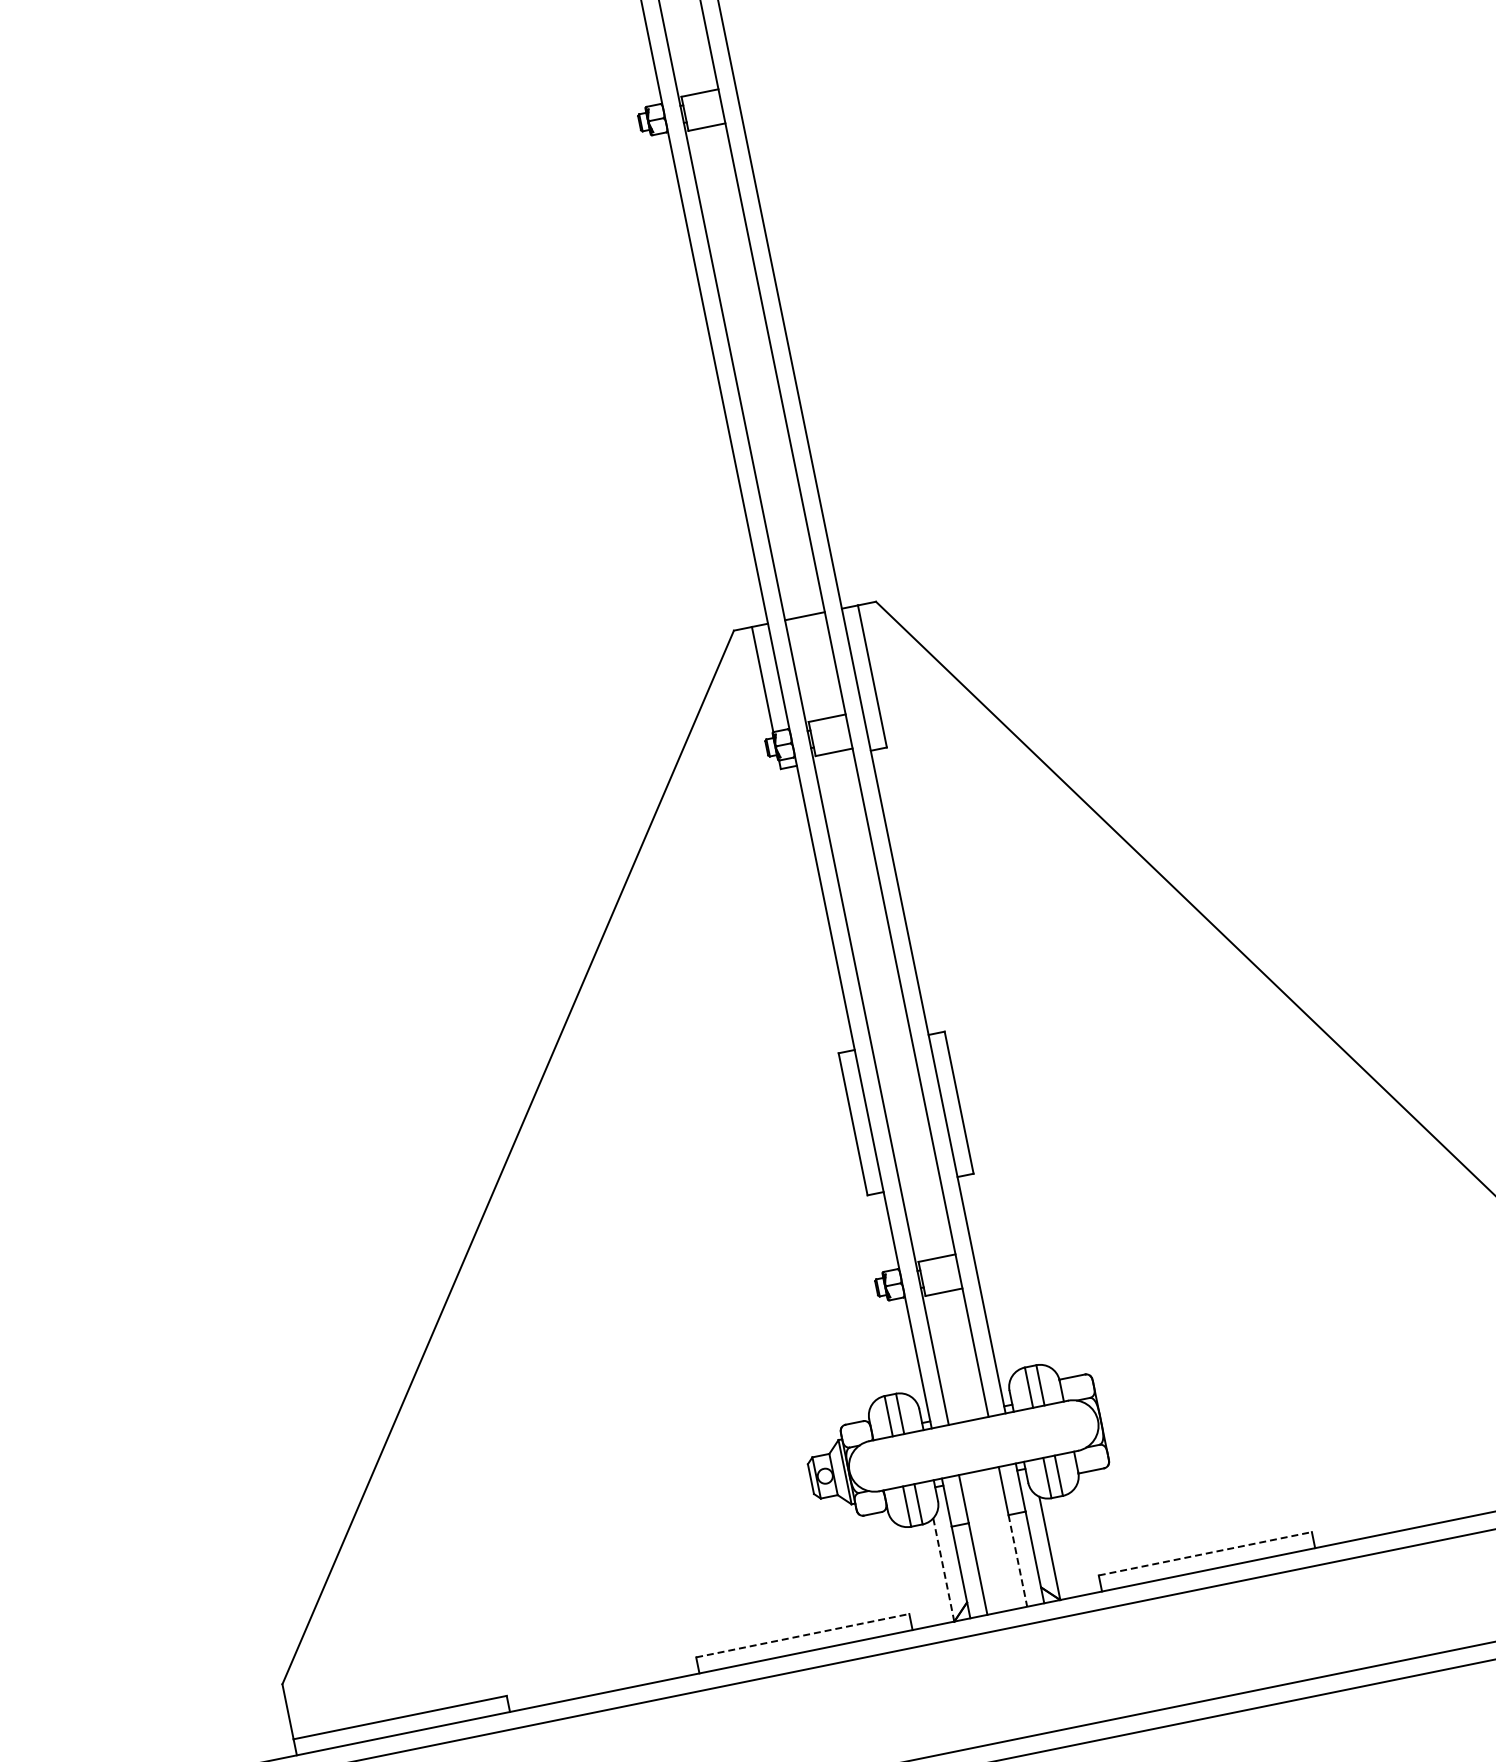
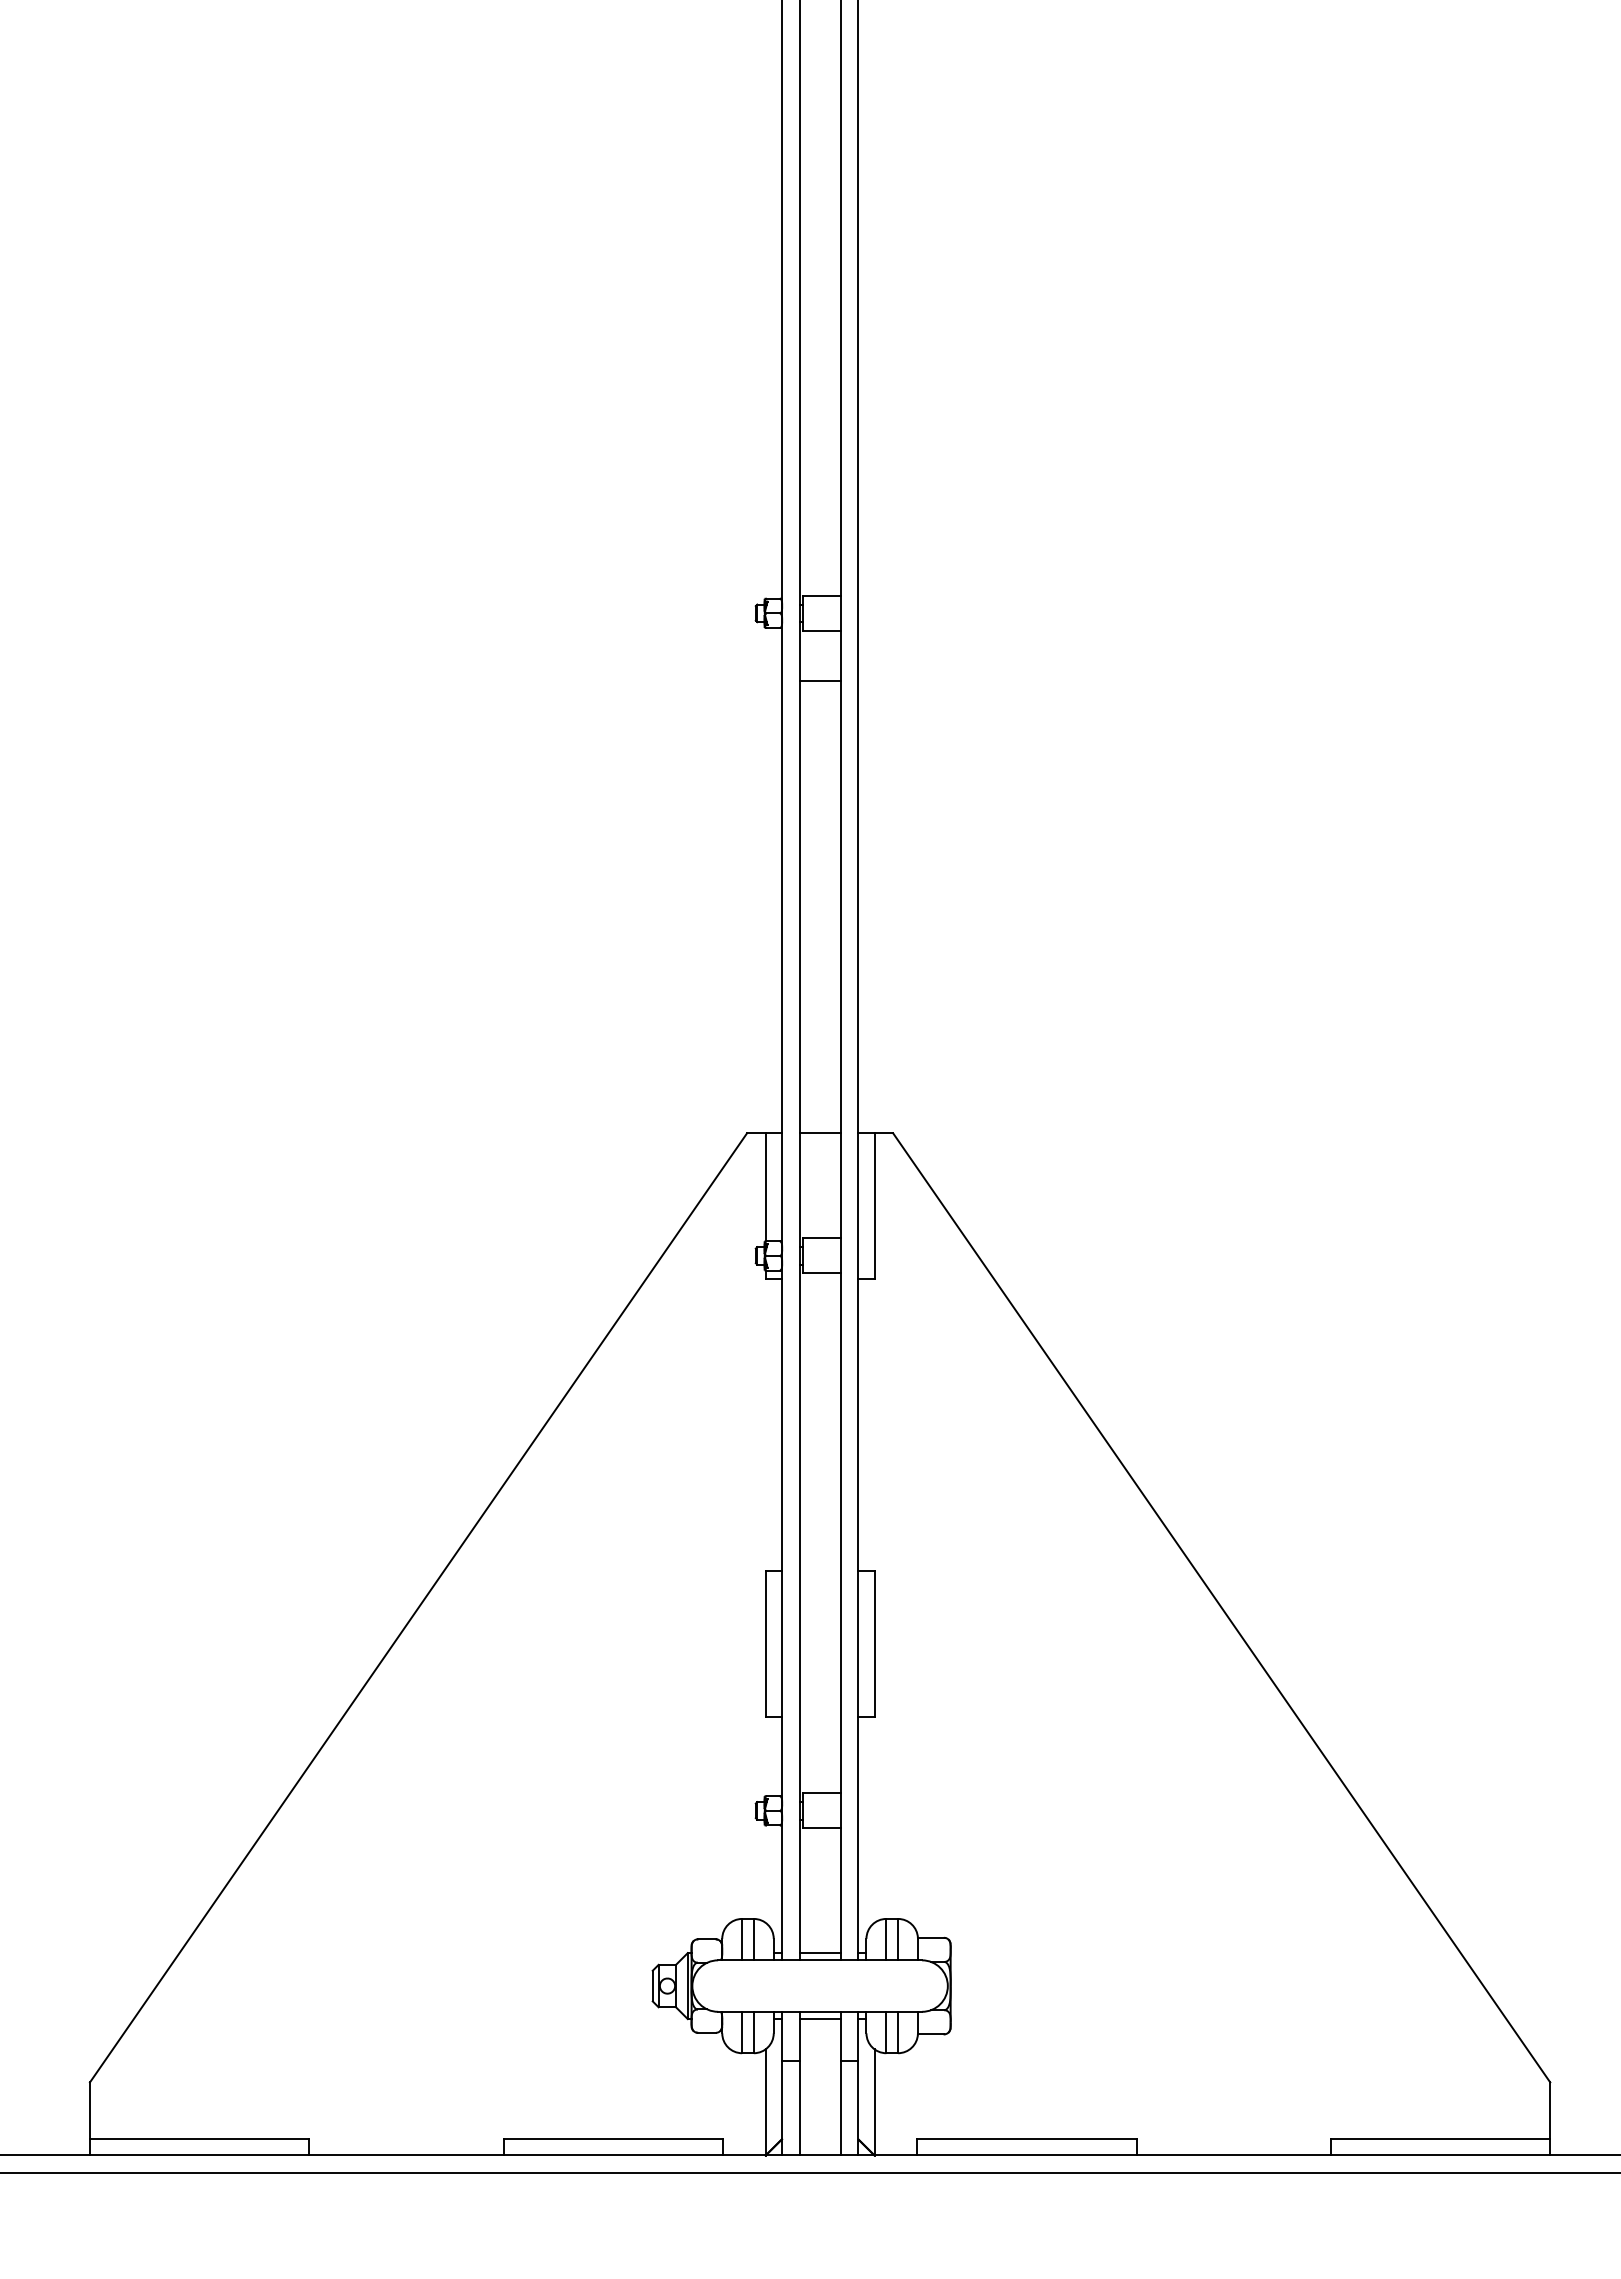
line: (714, 175) -> (819, 680), added
line: (966, 1414) -> (819, 1953), added
line: (979, 1478) -> (819, 2019), added
line: (1204, 1553) -> (1026, 2138), dashed -> solid
line: (1017, 1561) -> (840, 2108), dashed -> solid
line: (943, 1569) -> (765, 2101), dashed -> solid
line: (802, 1635) -> (613, 2138), dashed -> solid

